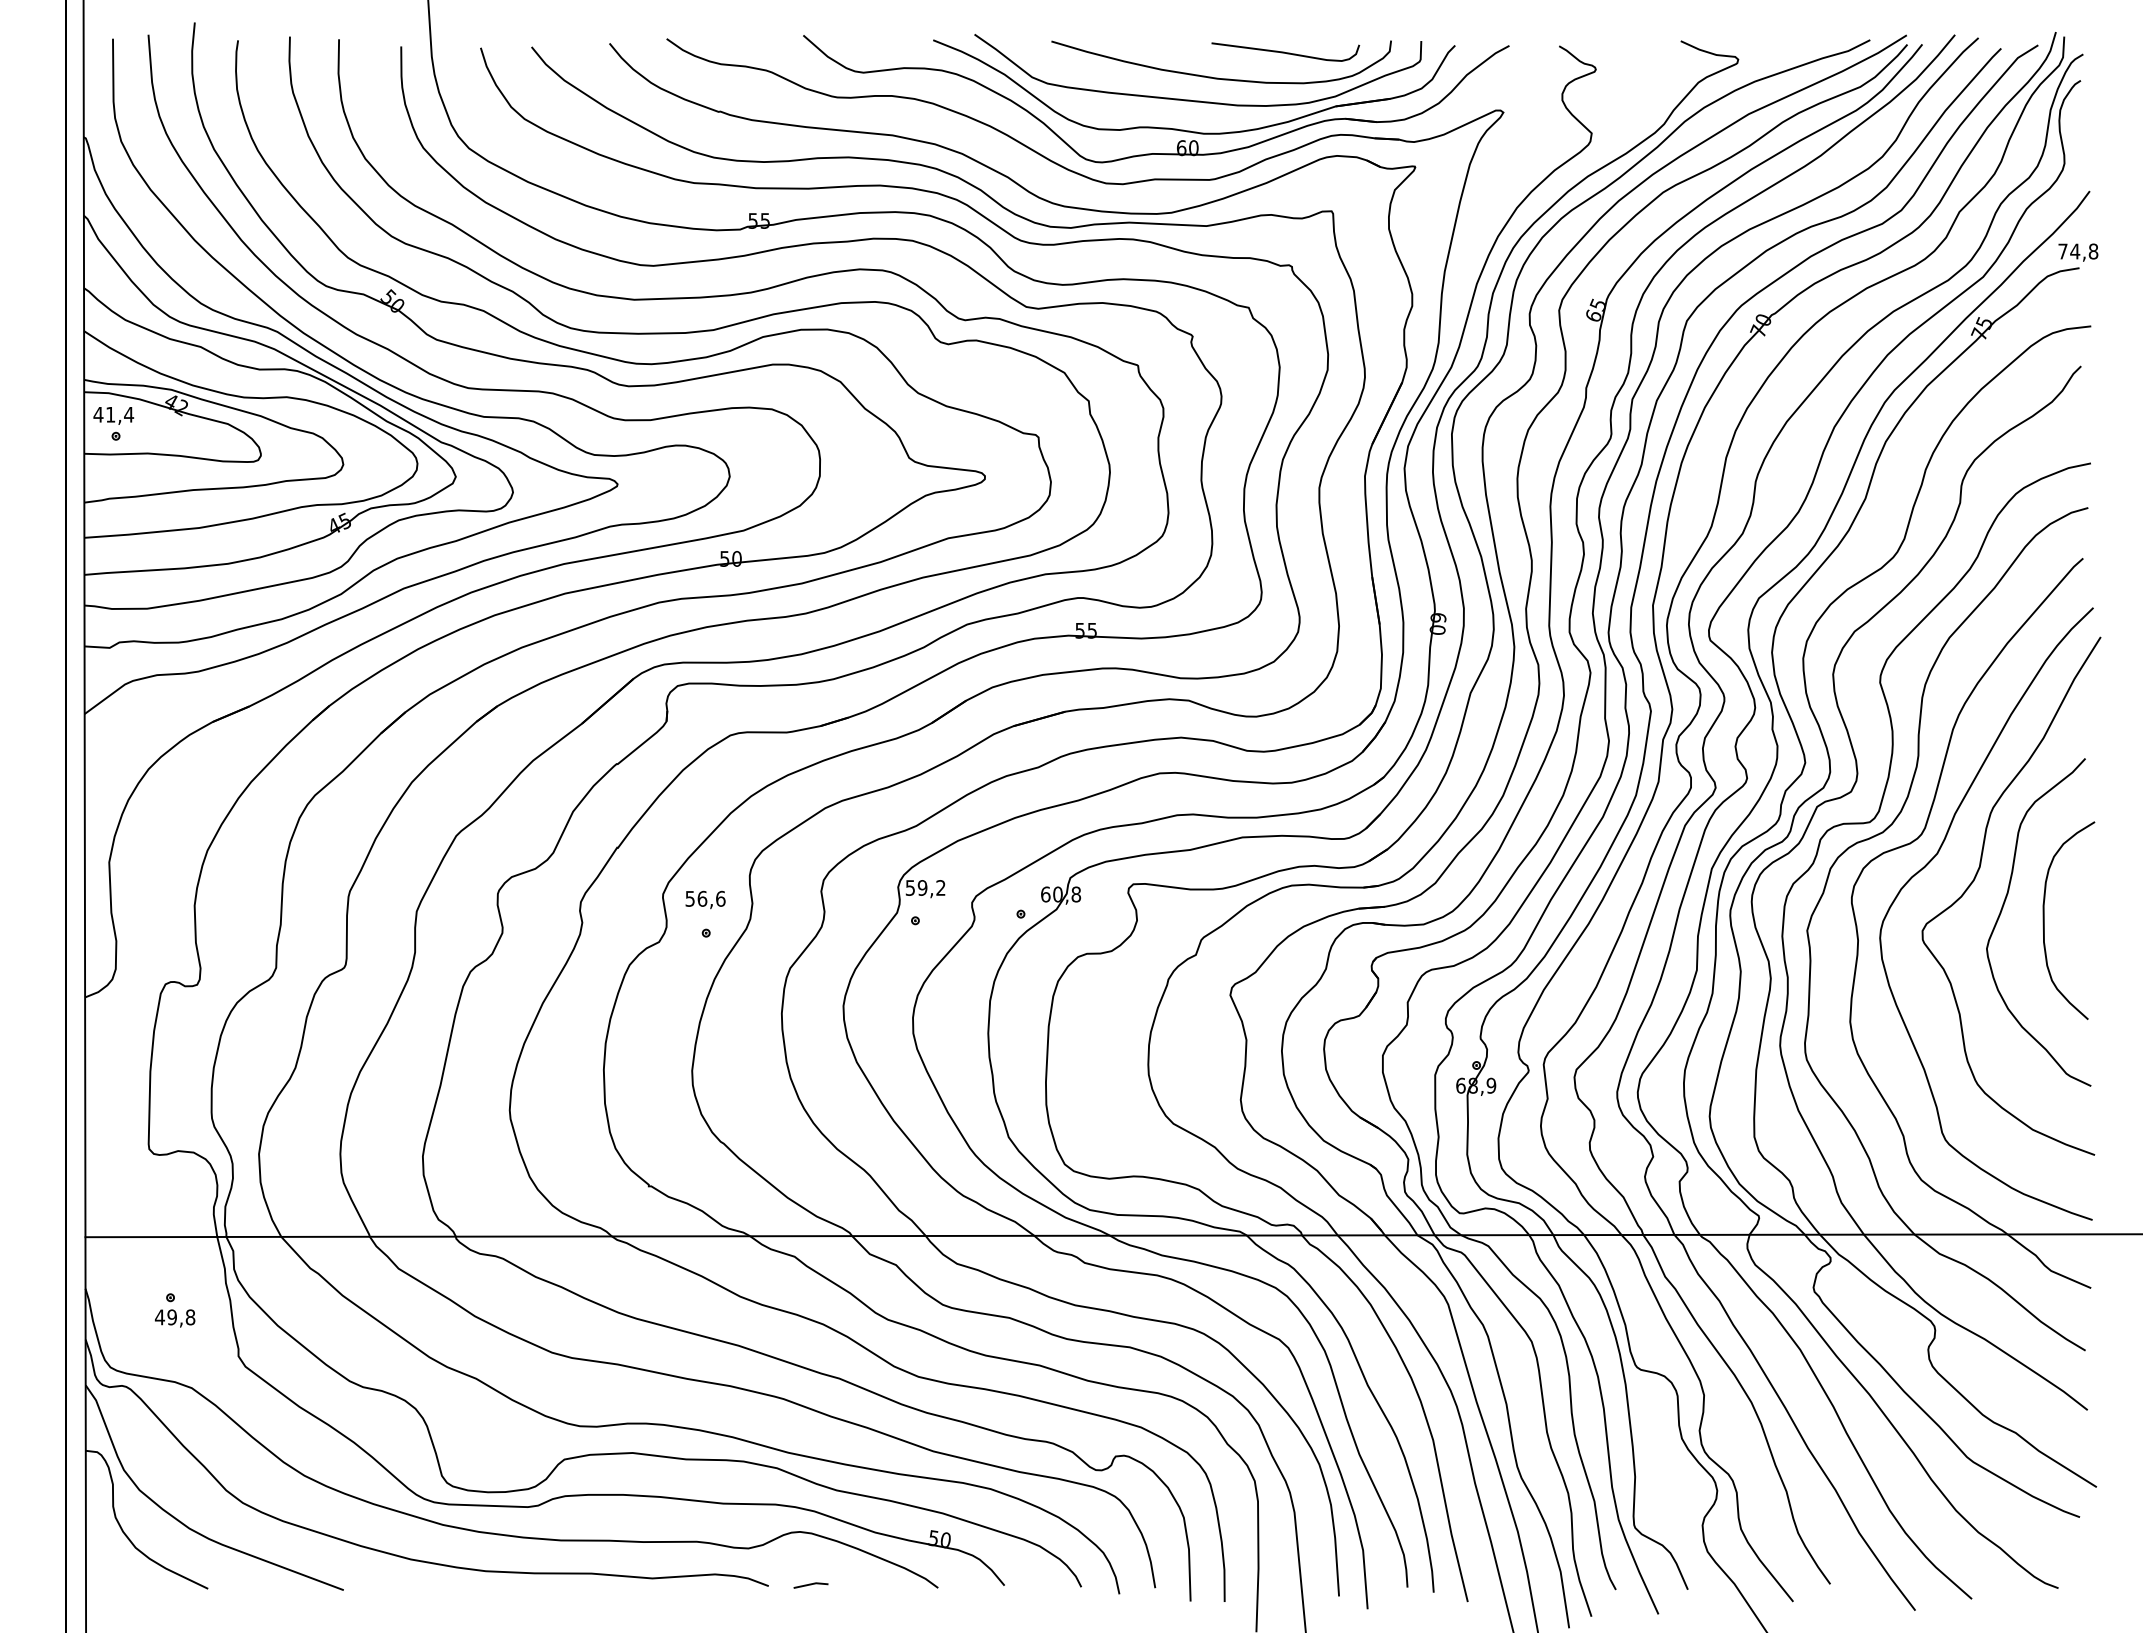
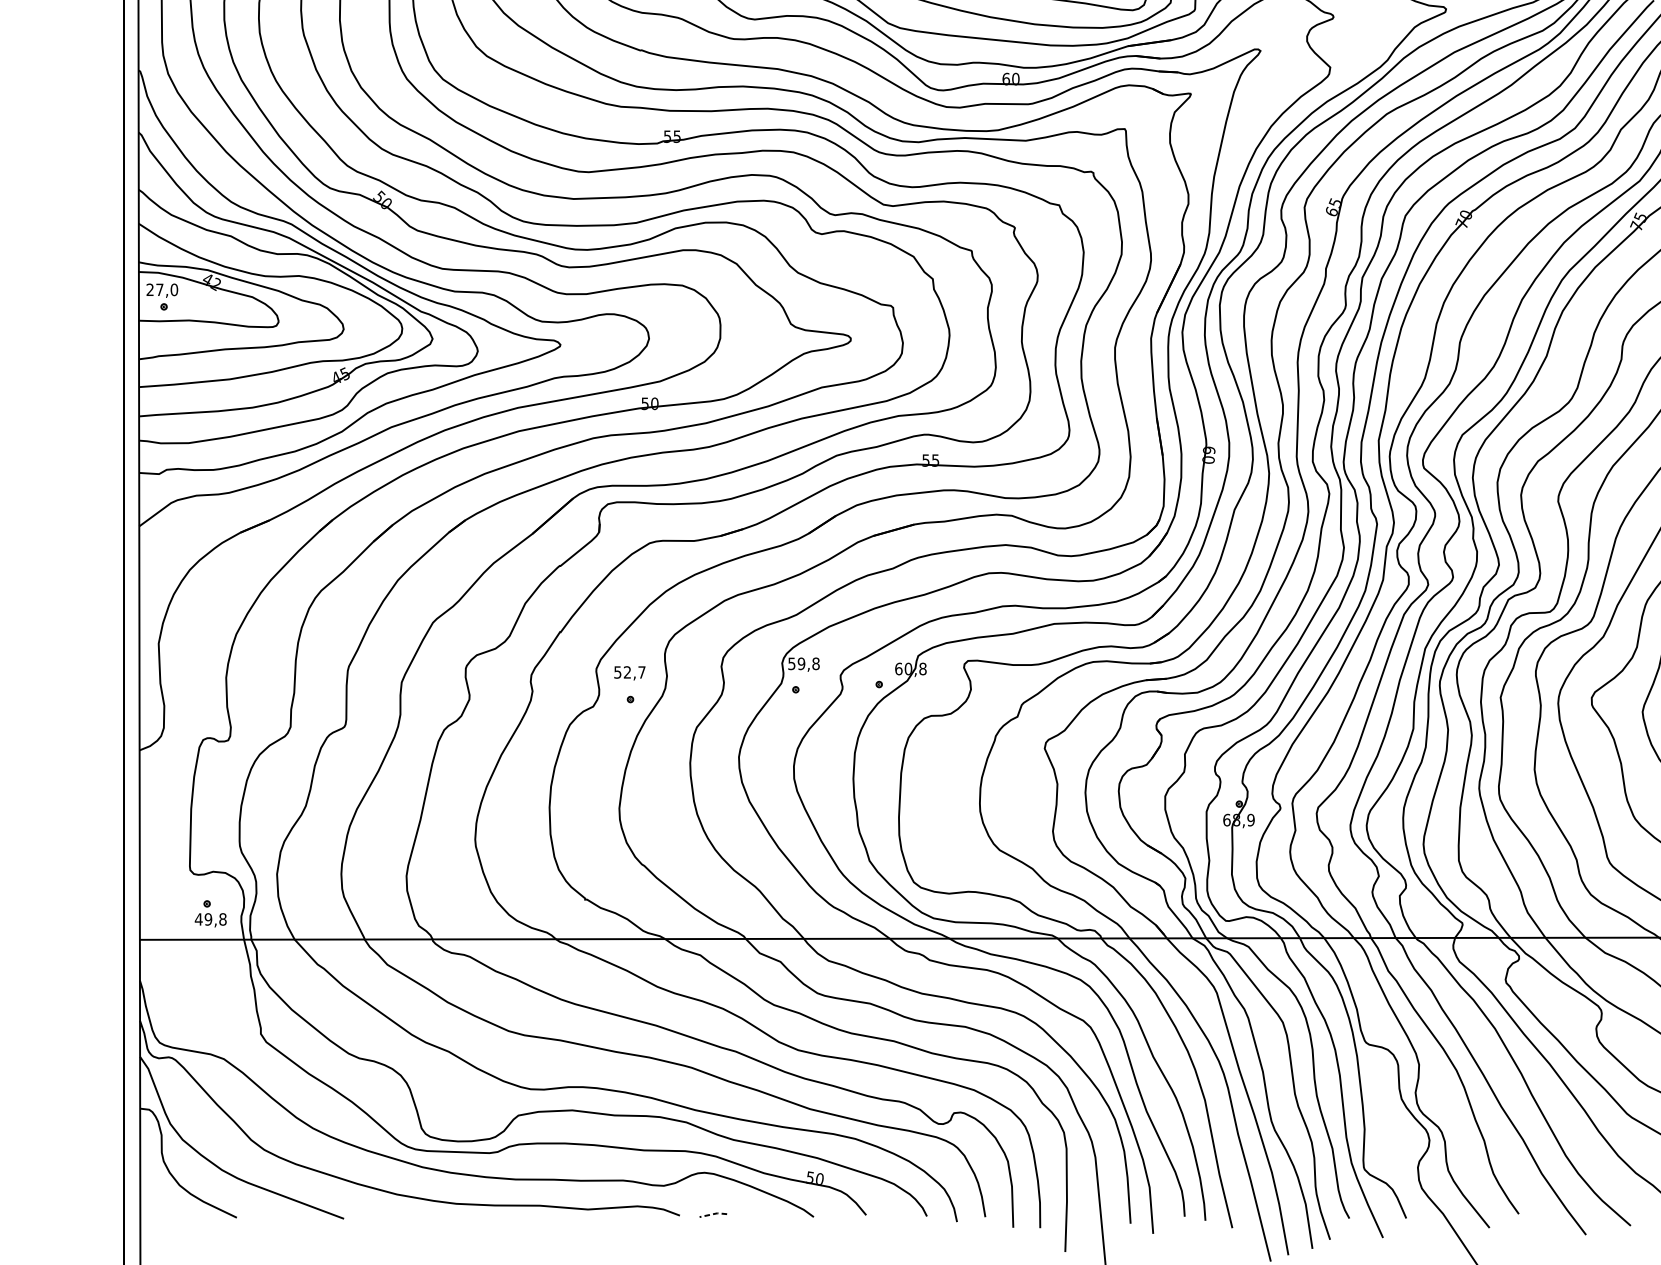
text: (113, 414) -> (162, 289), 41,4 -> 27,0
text: (940, 887) -> (815, 663), 59,2 -> 59,8
text: (711, 898) -> (634, 672), 56,6 -> 52,7
part: (174, 1310) -> (210, 913), moved
line: (811, 1584) -> (713, 1214), solid -> dashed

